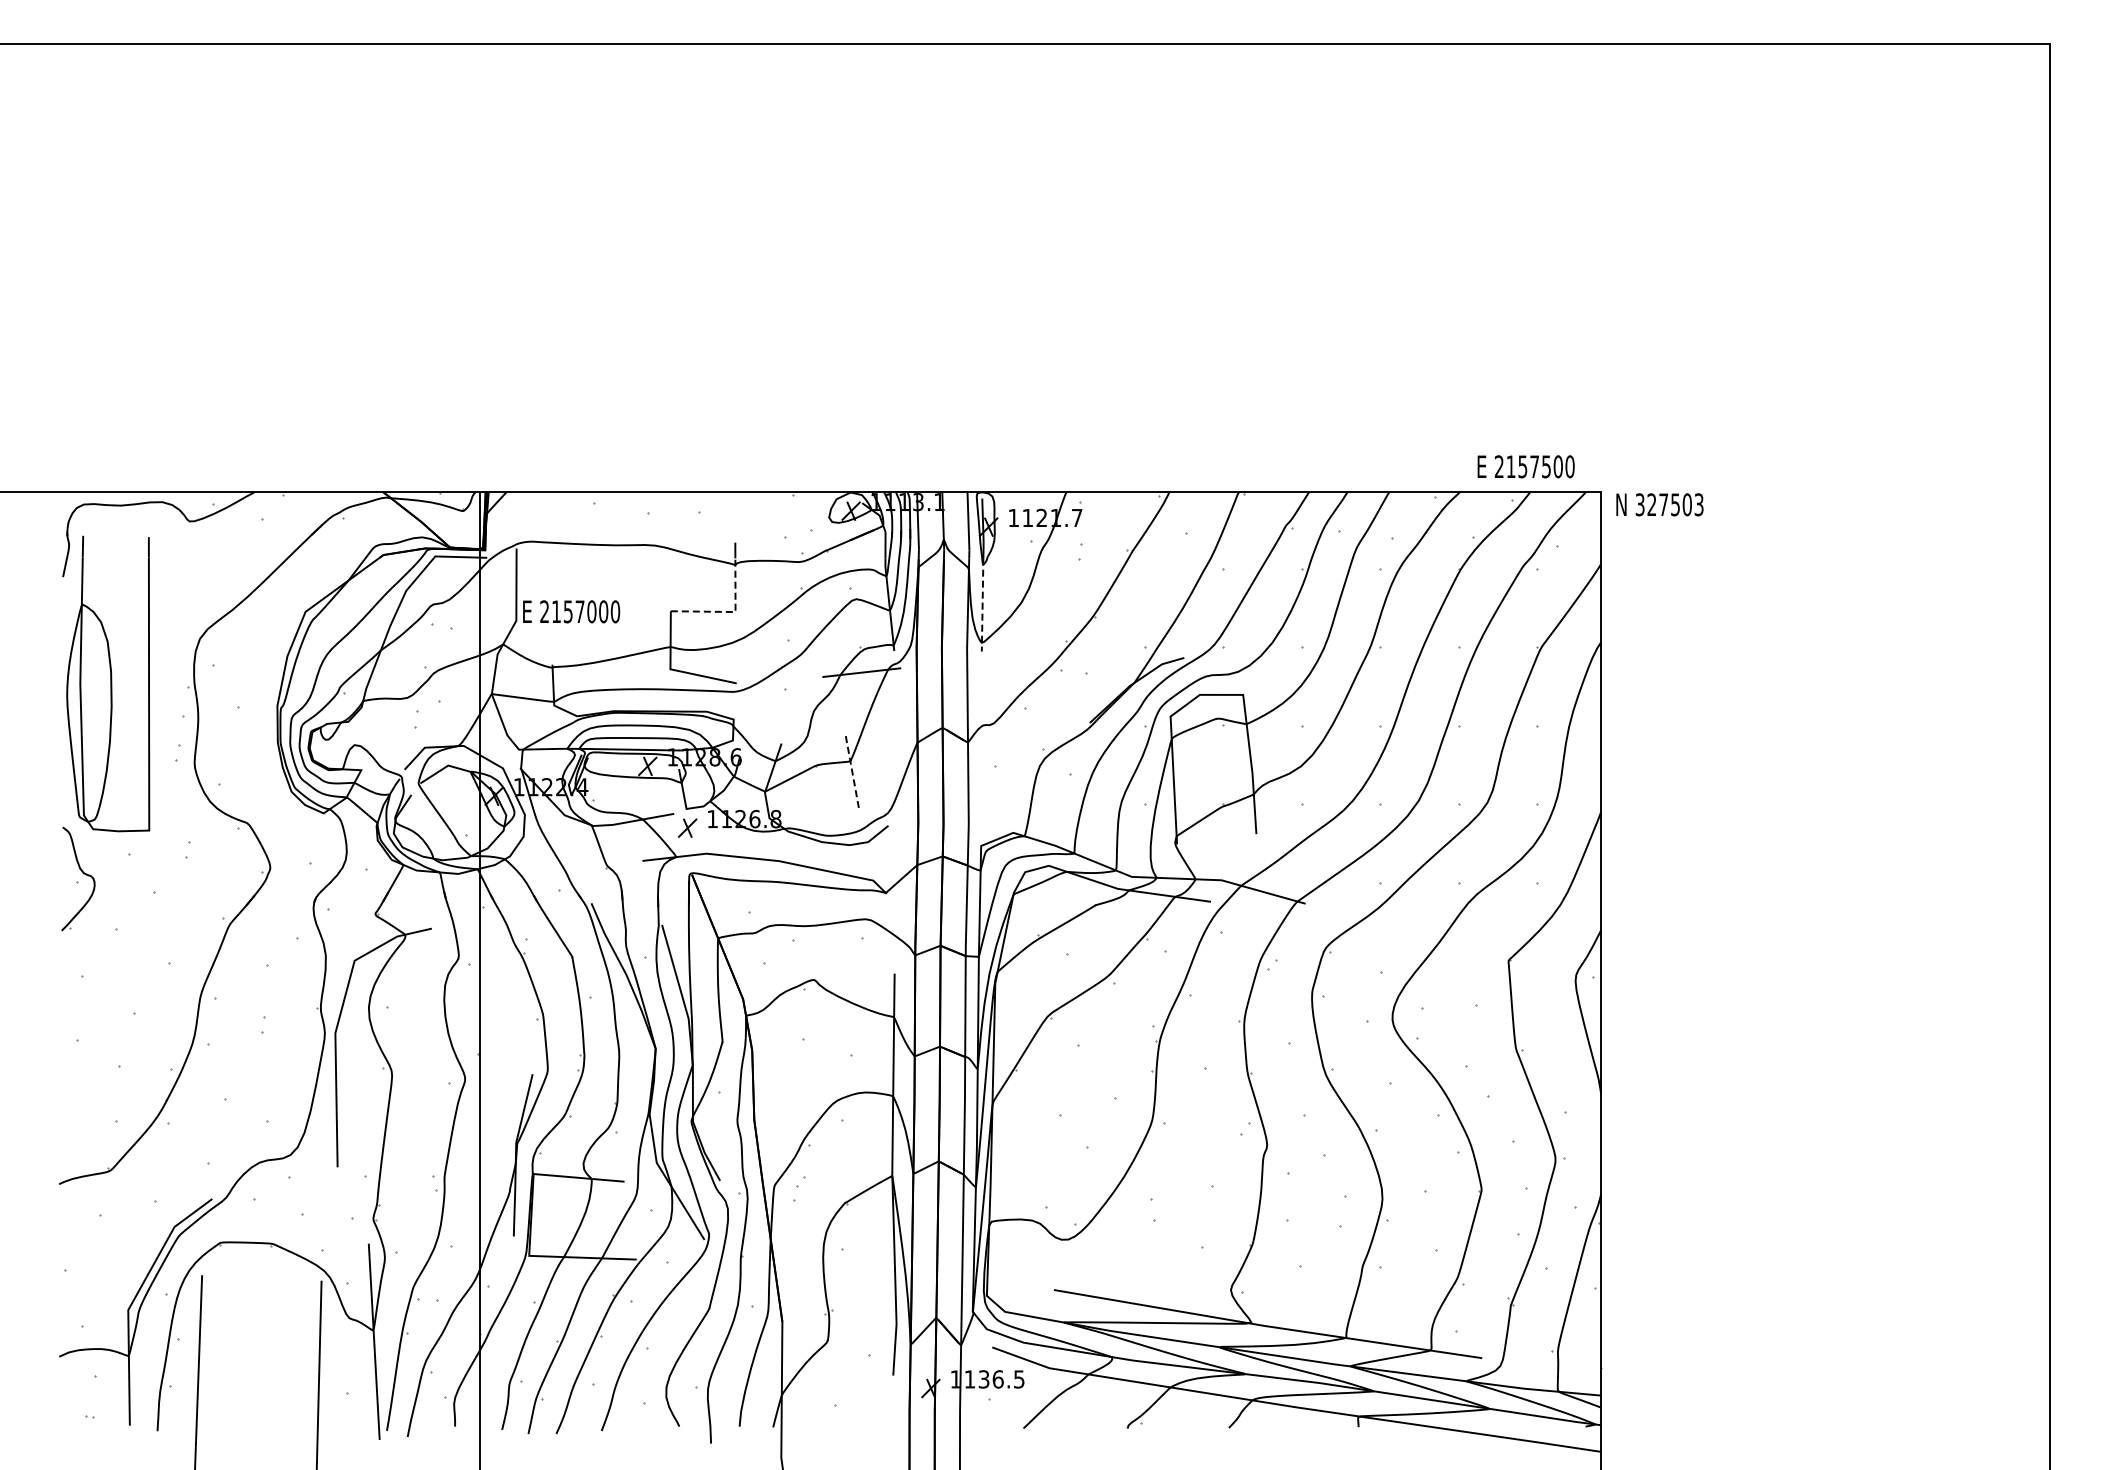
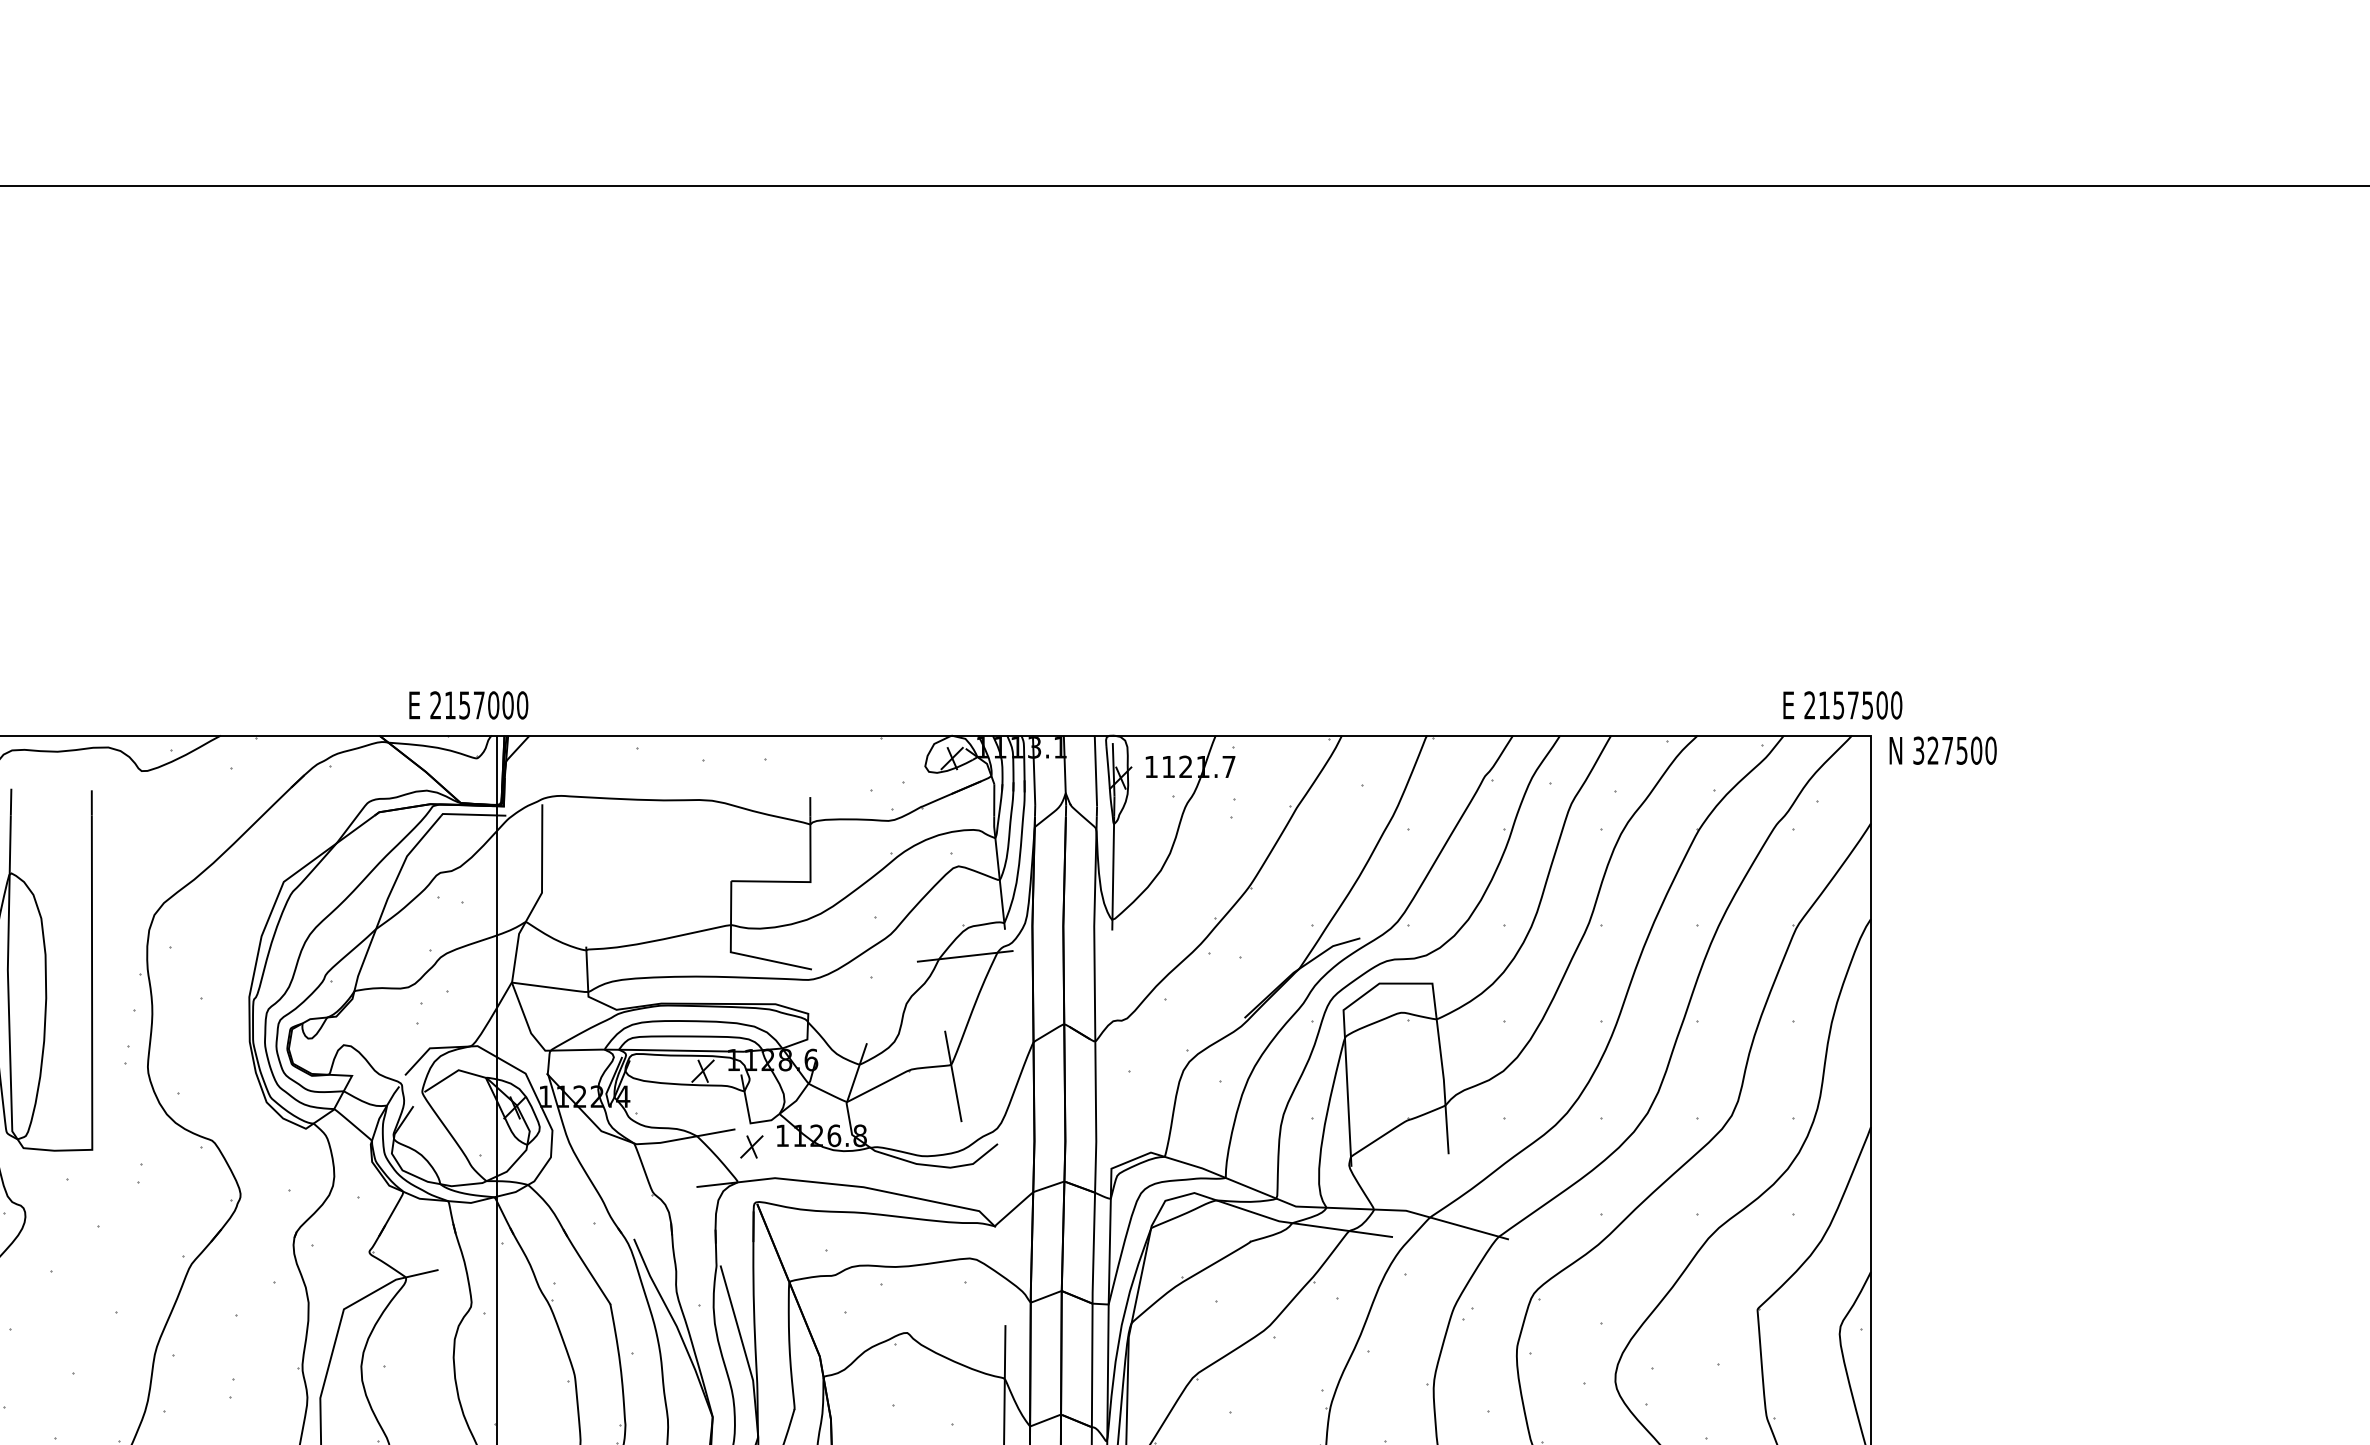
text: (1525, 466) -> (1842, 705), moved
text: (1698, 504) -> (1990, 750), 327503 -> 327500
line: (982, 605) -> (1113, 874), dashed -> solid
text: (571, 611) -> (468, 705), moved
line: (730, 612) -> (804, 882), dashed -> solid
line: (852, 770) -> (953, 1076), dashed -> solid

